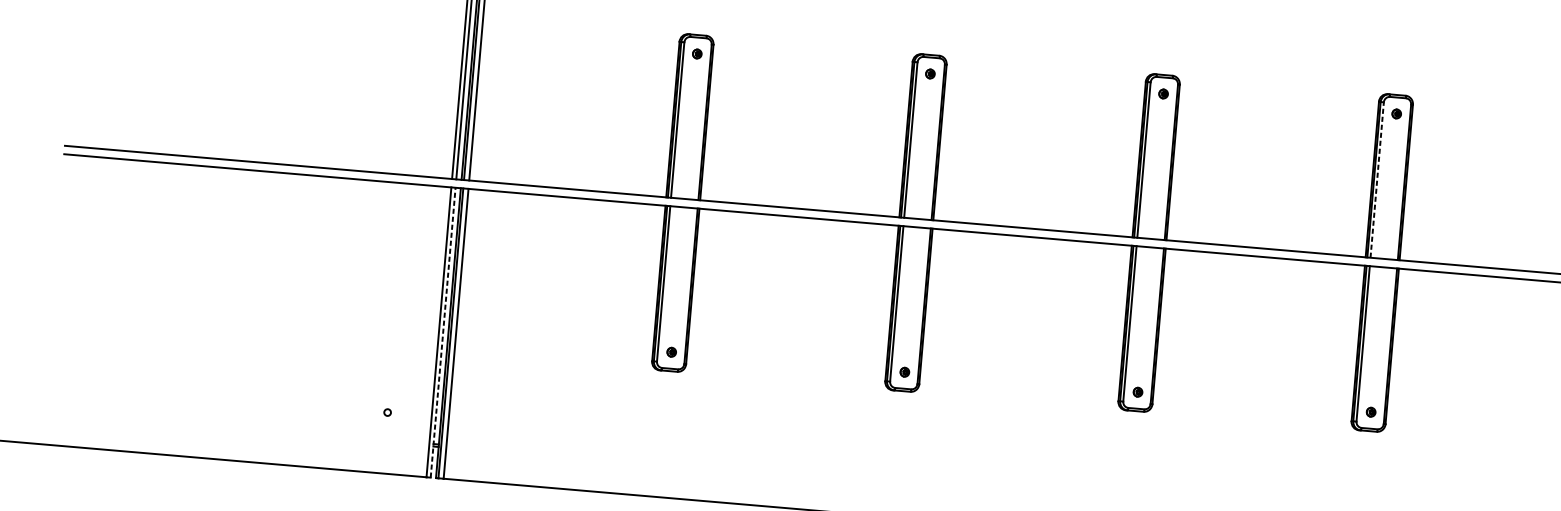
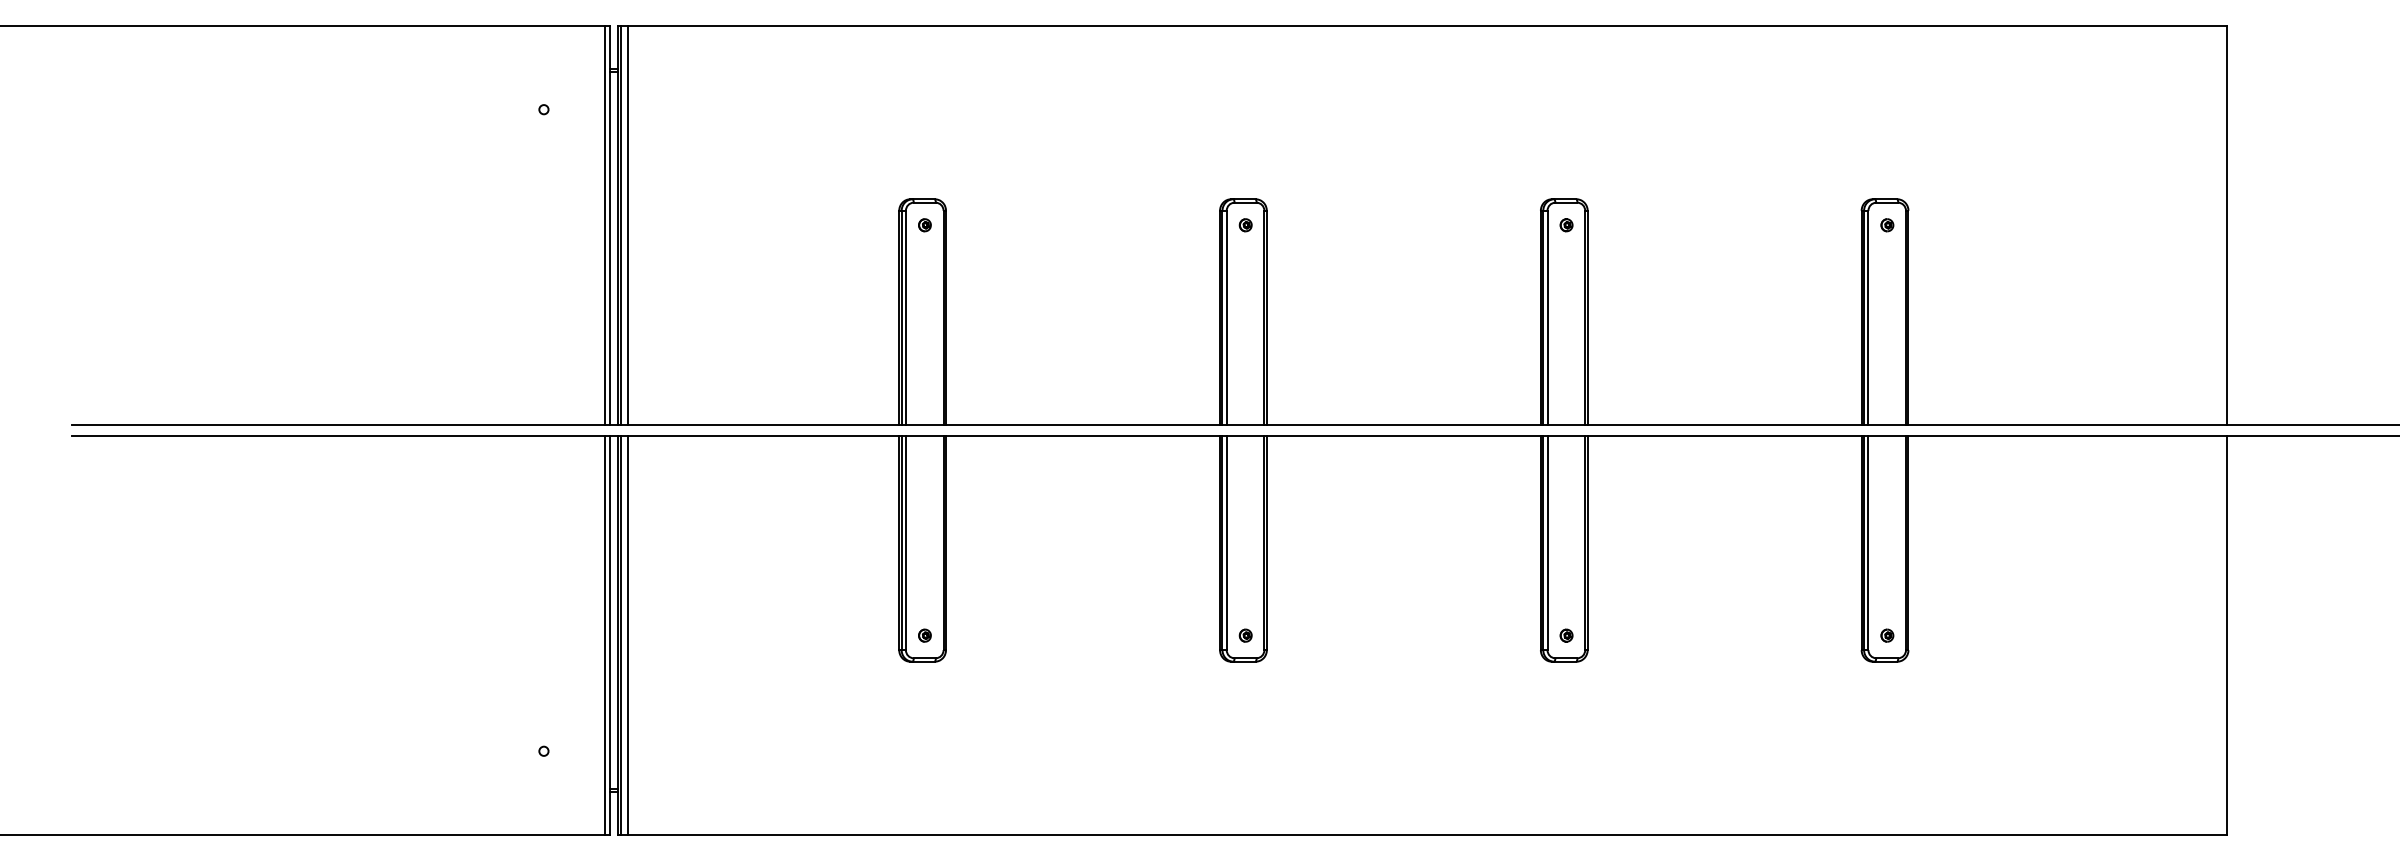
line: (1377, 179) -> (1868, 317), dashed -> solid
line: (443, 332) -> (610, 635), dashed -> solid

